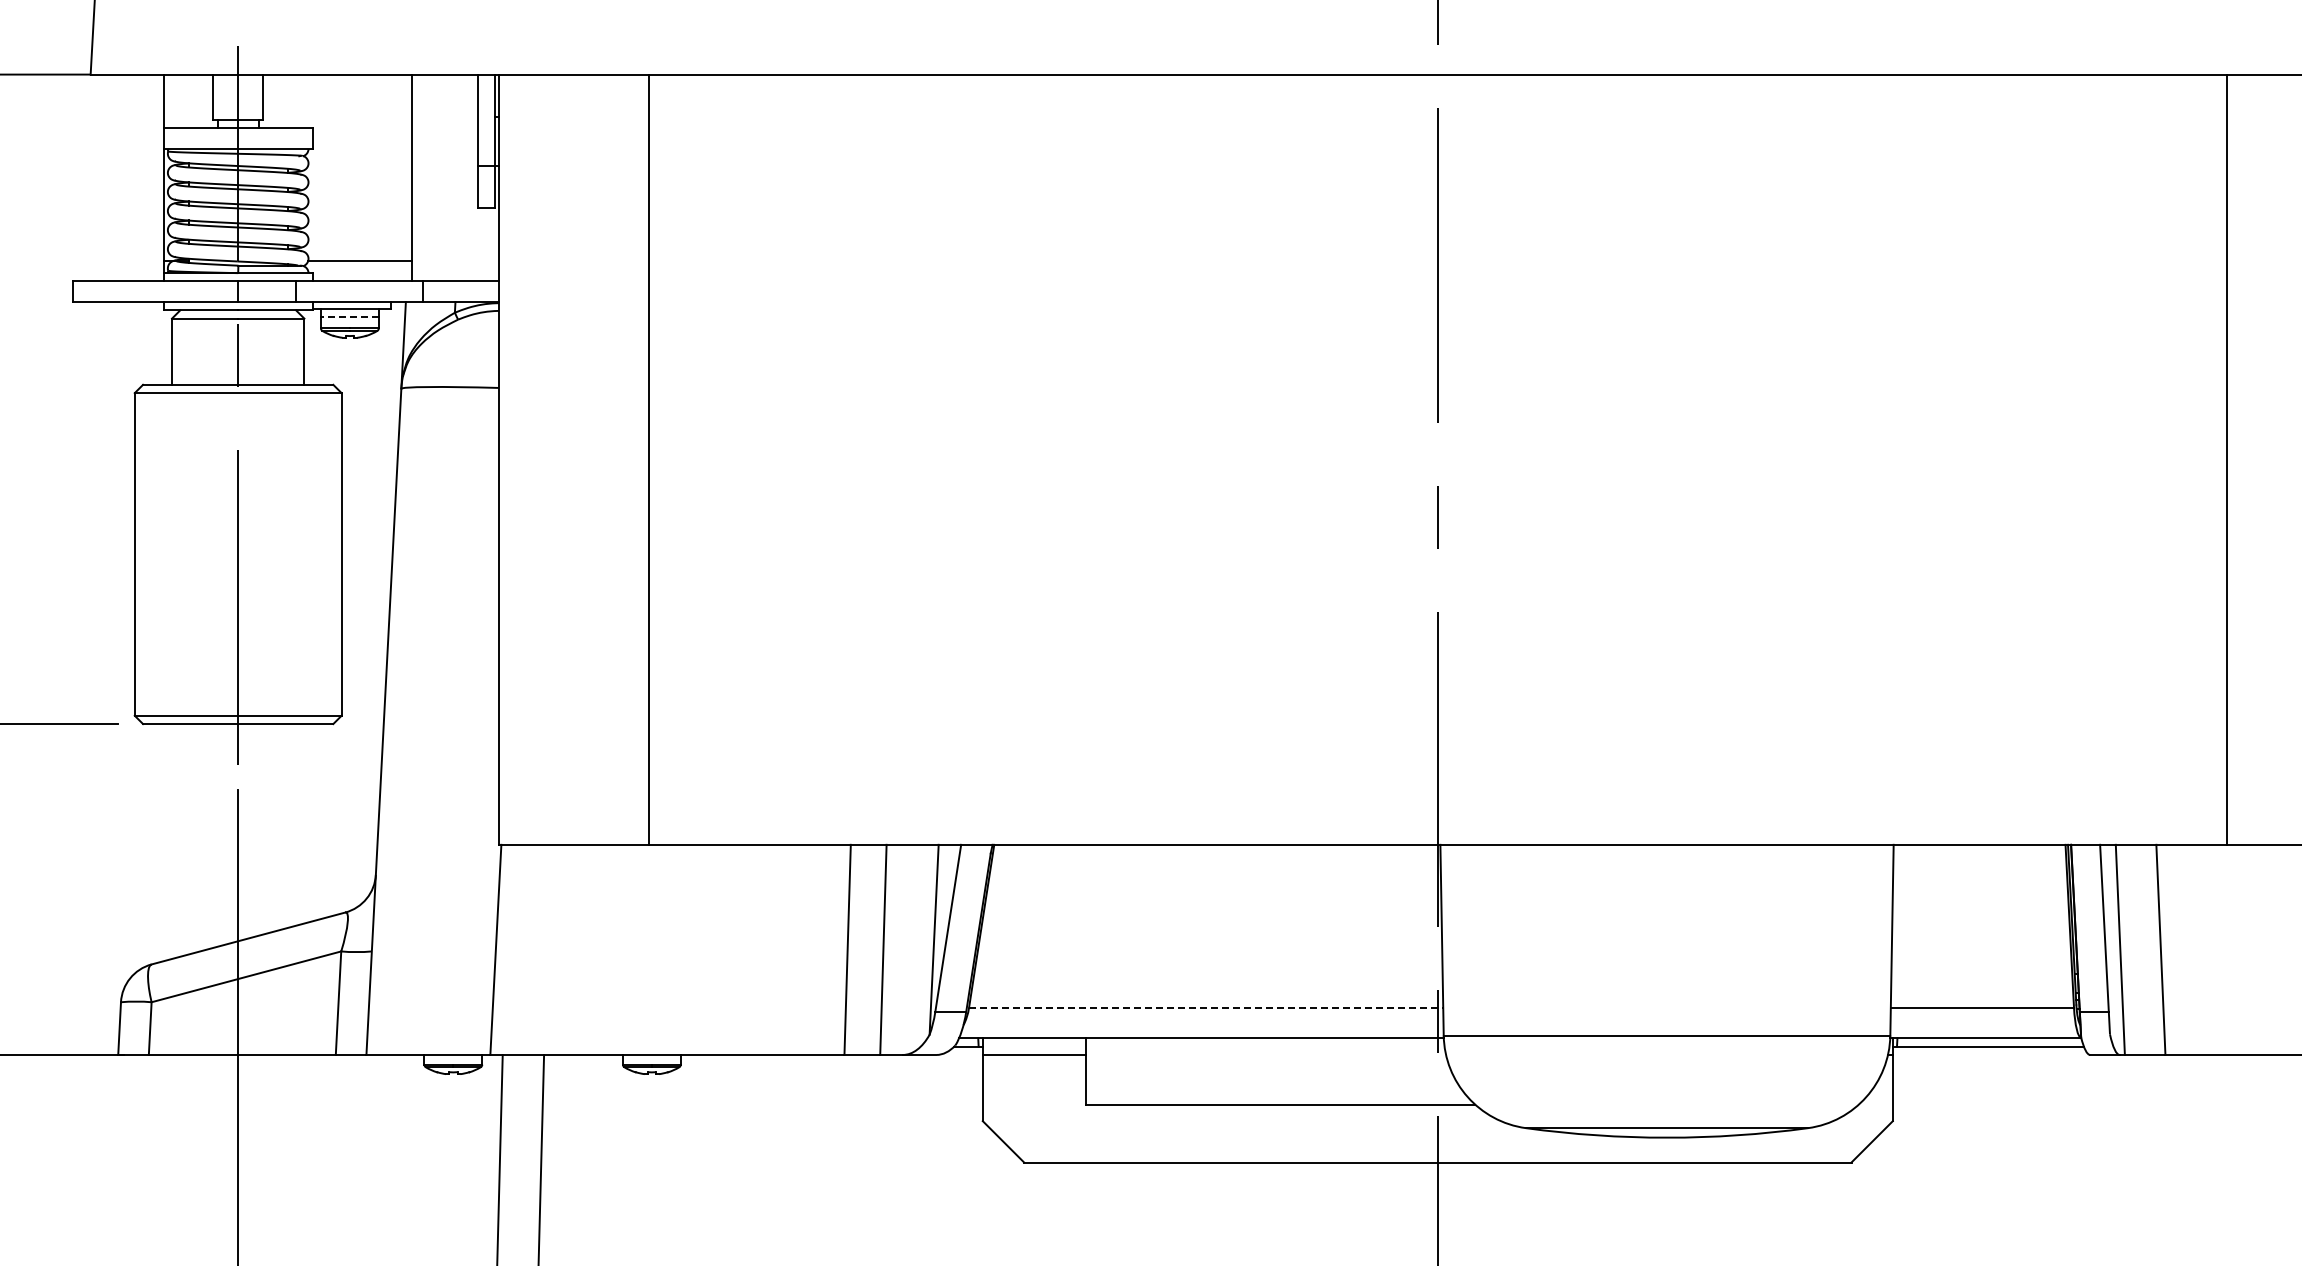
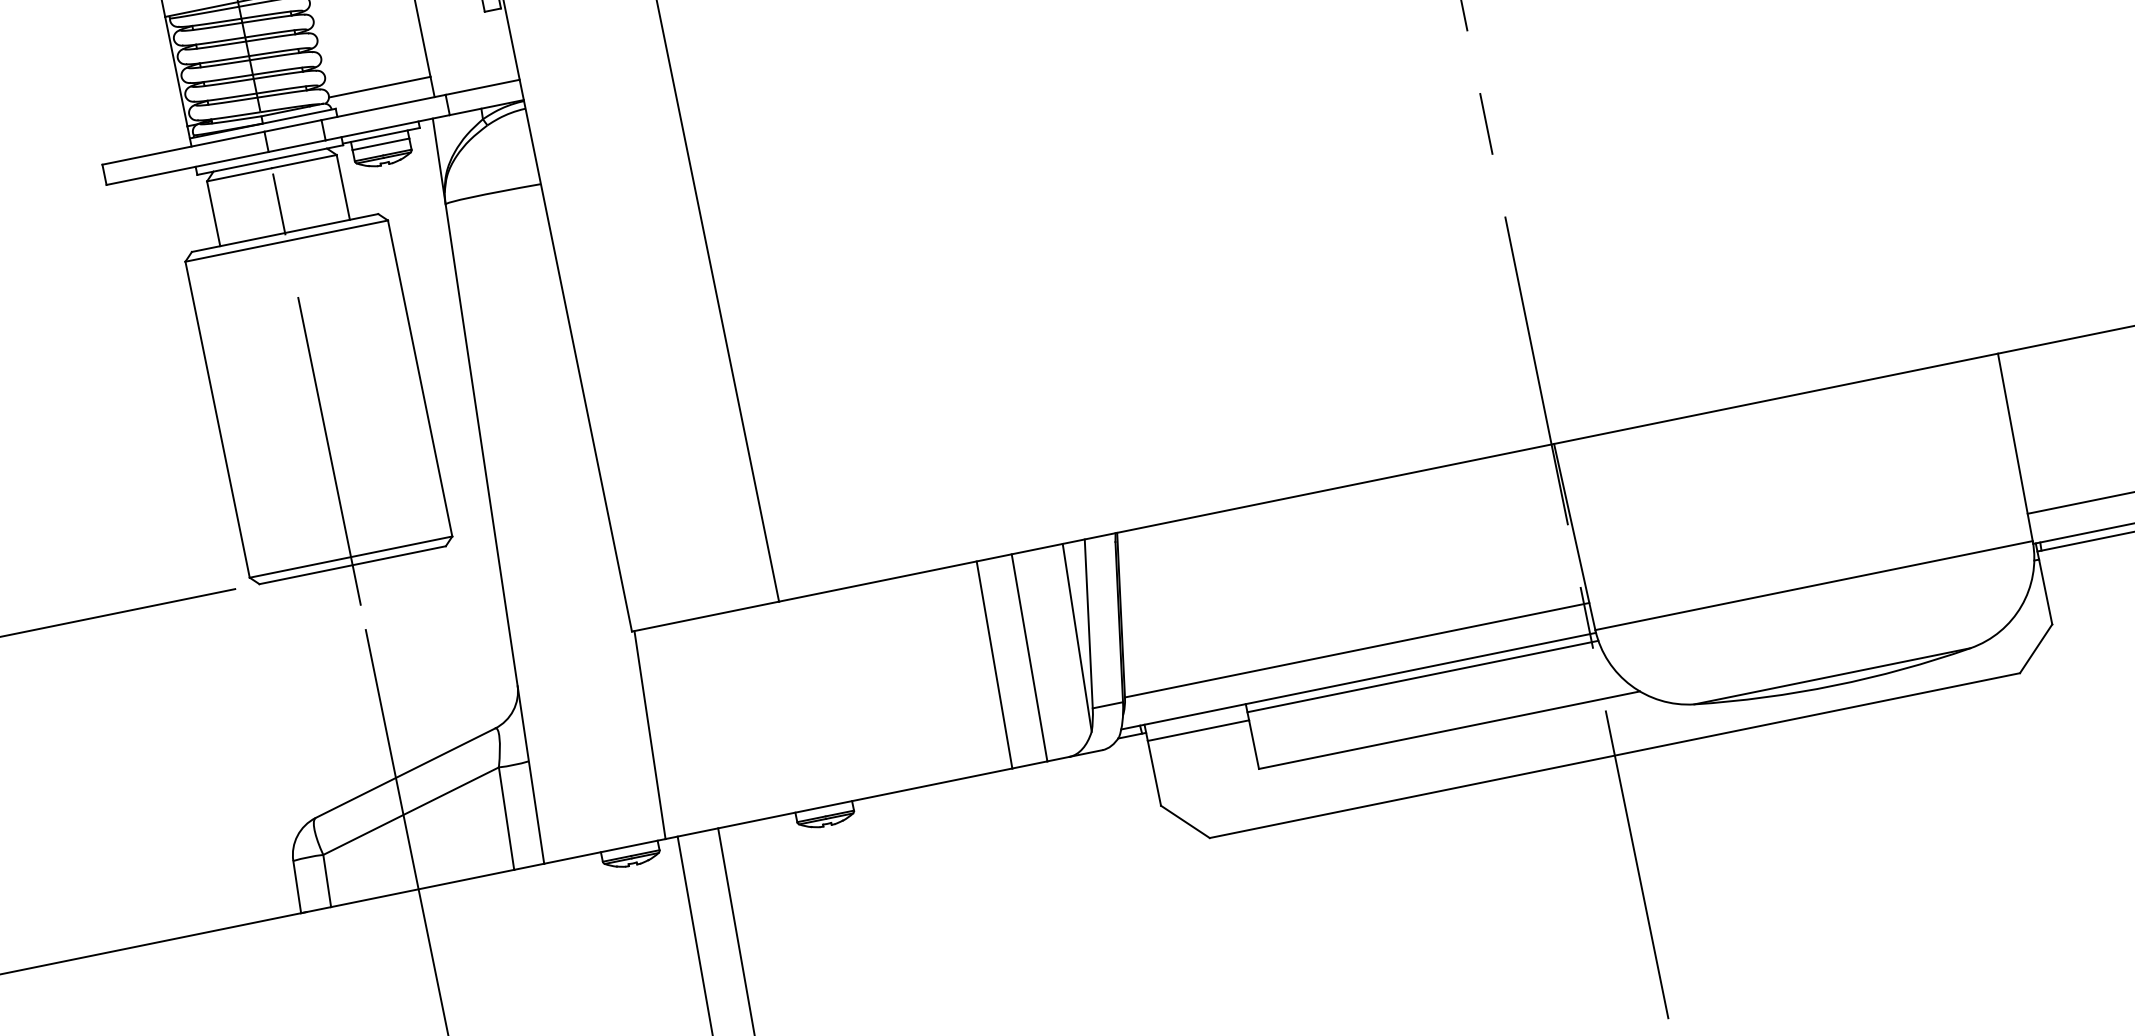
line: (349, 316) -> (380, 143), dashed -> solid
line: (1206, 1007) -> (1357, 649), dashed -> solid
line: (1265, 1046) -> (1423, 676), added

